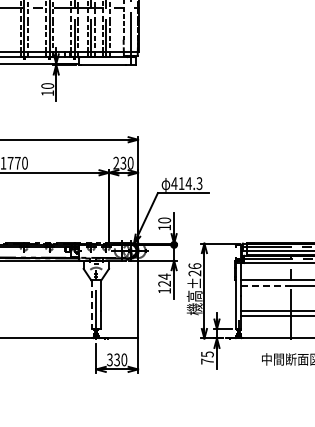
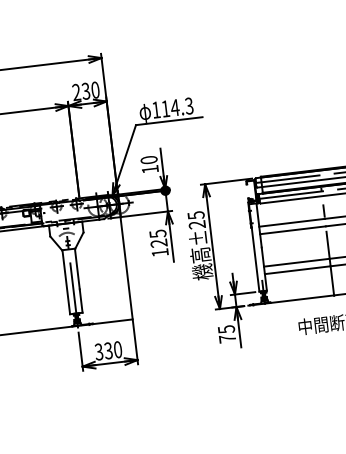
text: (174, 183) -> (156, 109), 414.3 -> 114.3
text: (194, 266) -> (195, 215), ±26 -> ±25
text: (164, 276) -> (157, 233), 124 -> 125
line: (266, 285) -> (293, 229), dashed -> solid
line: (91, 305) -> (66, 283), dashed -> solid

